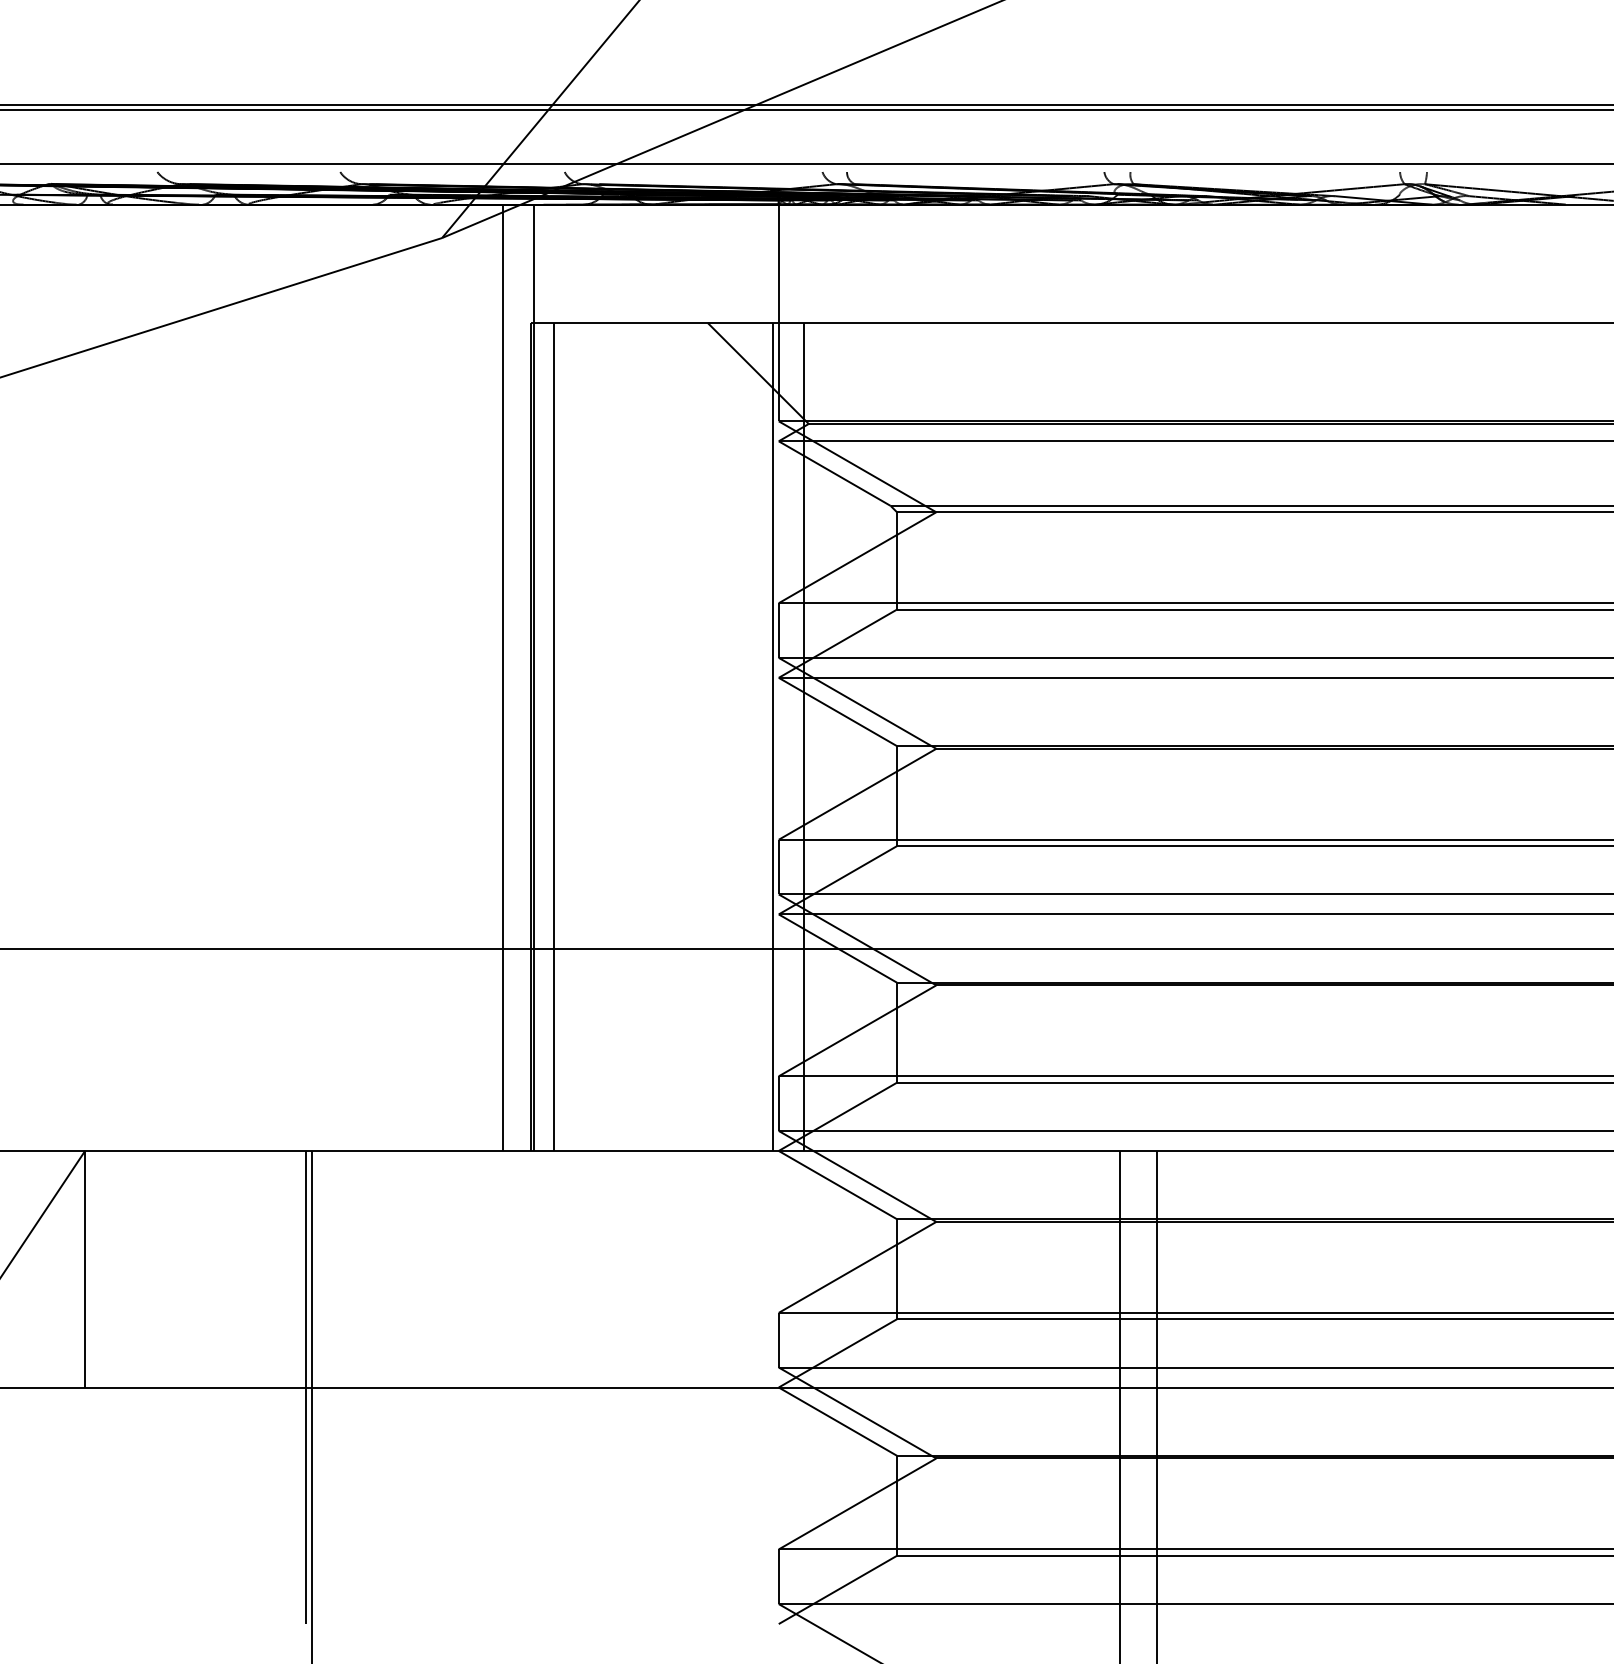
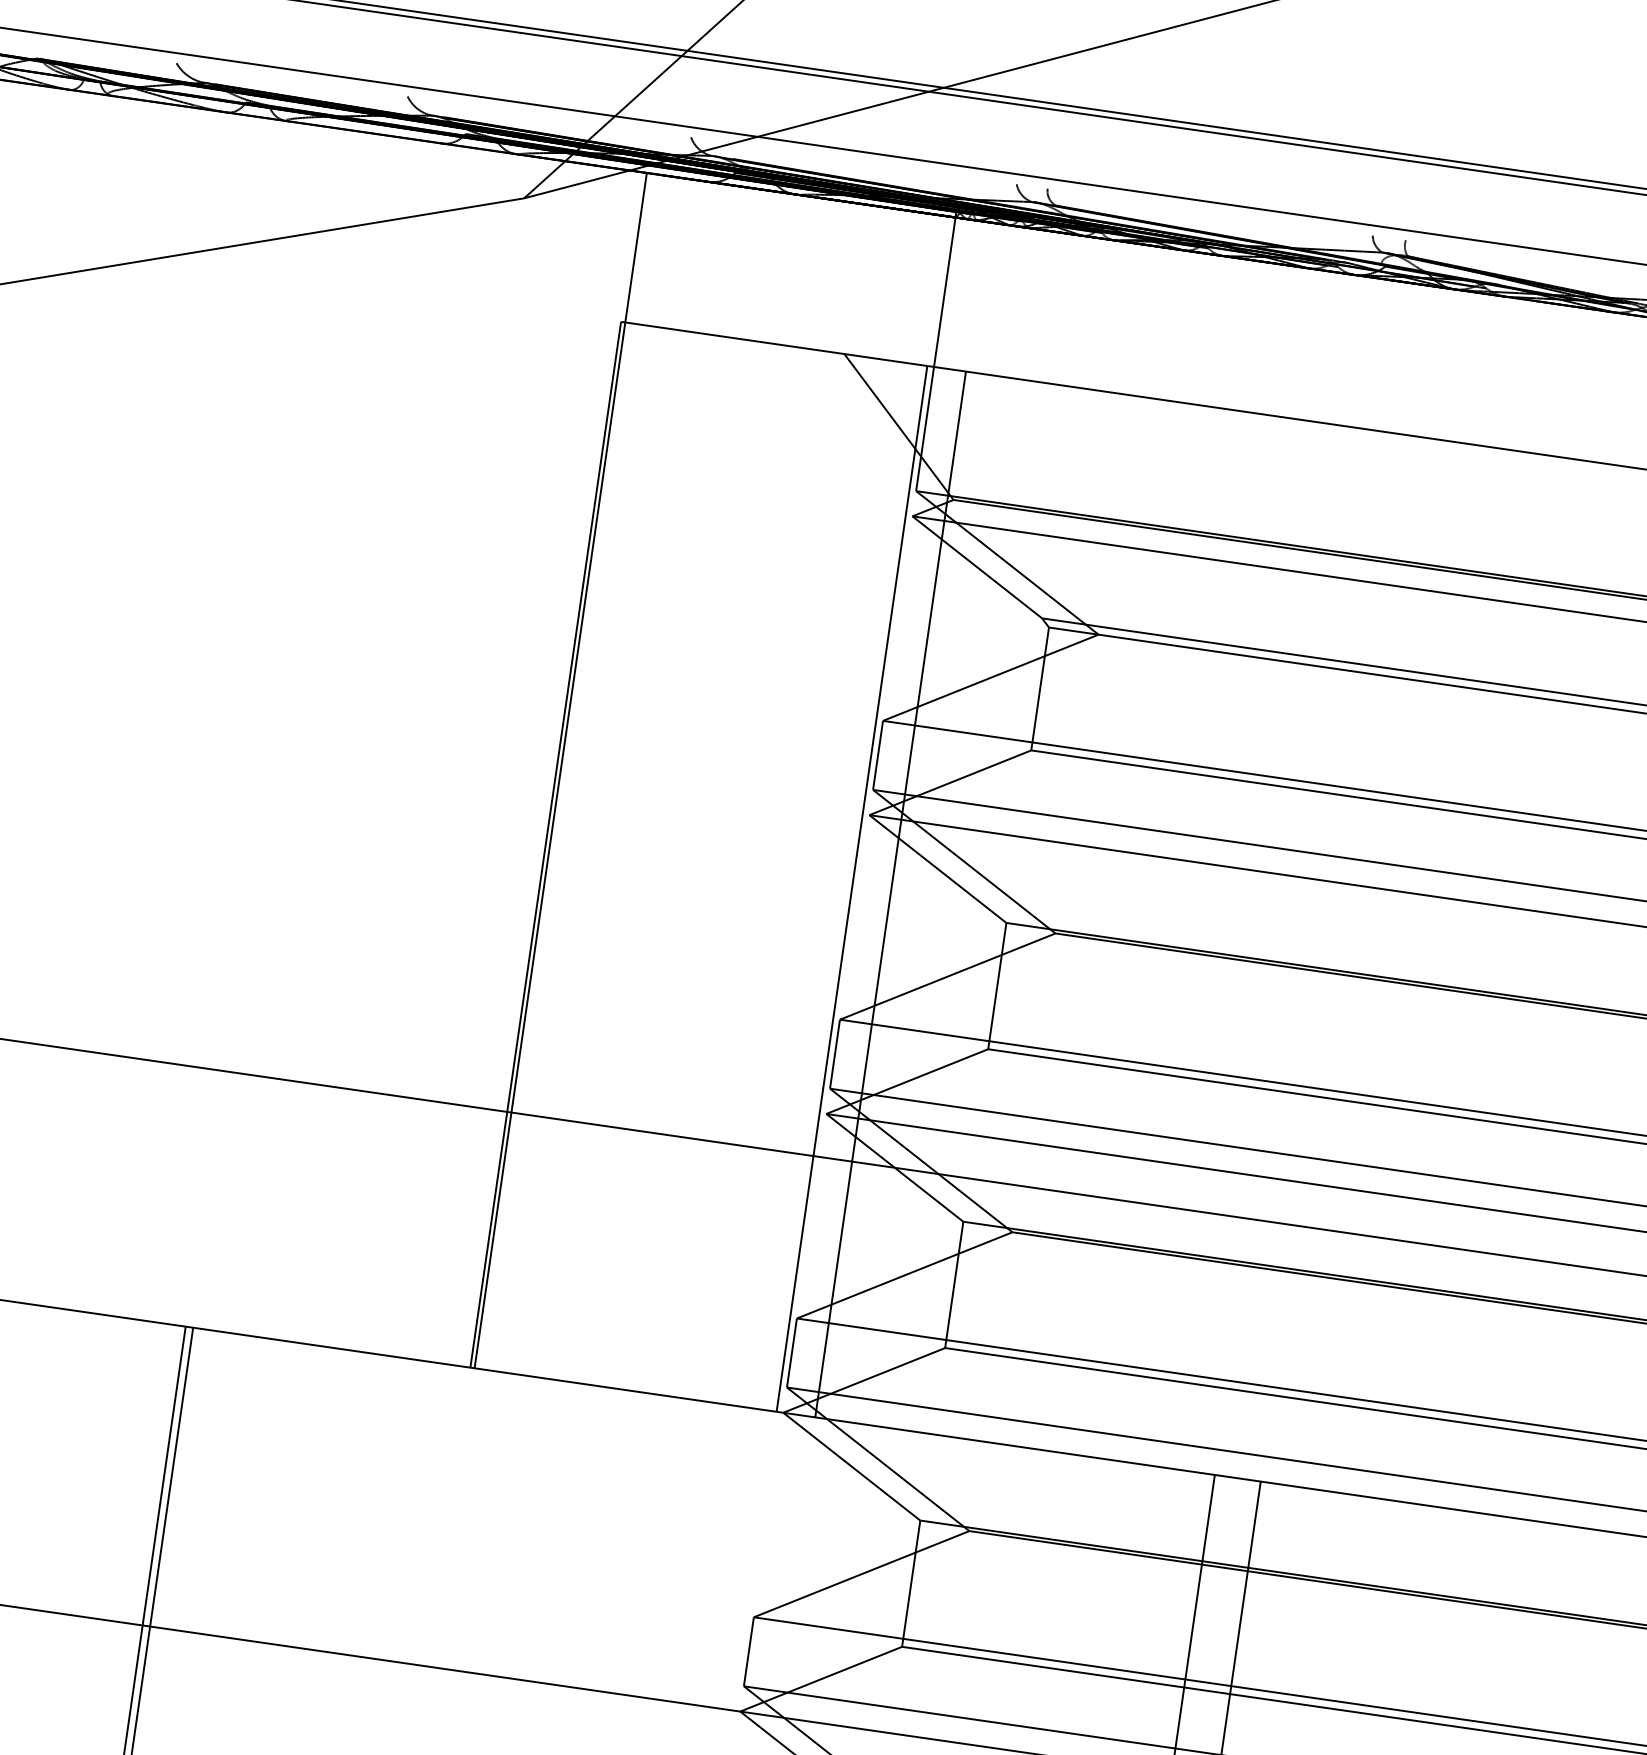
line: (503, 677) -> (521, 764), removed
line: (553, 736) -> (574, 848), removed

